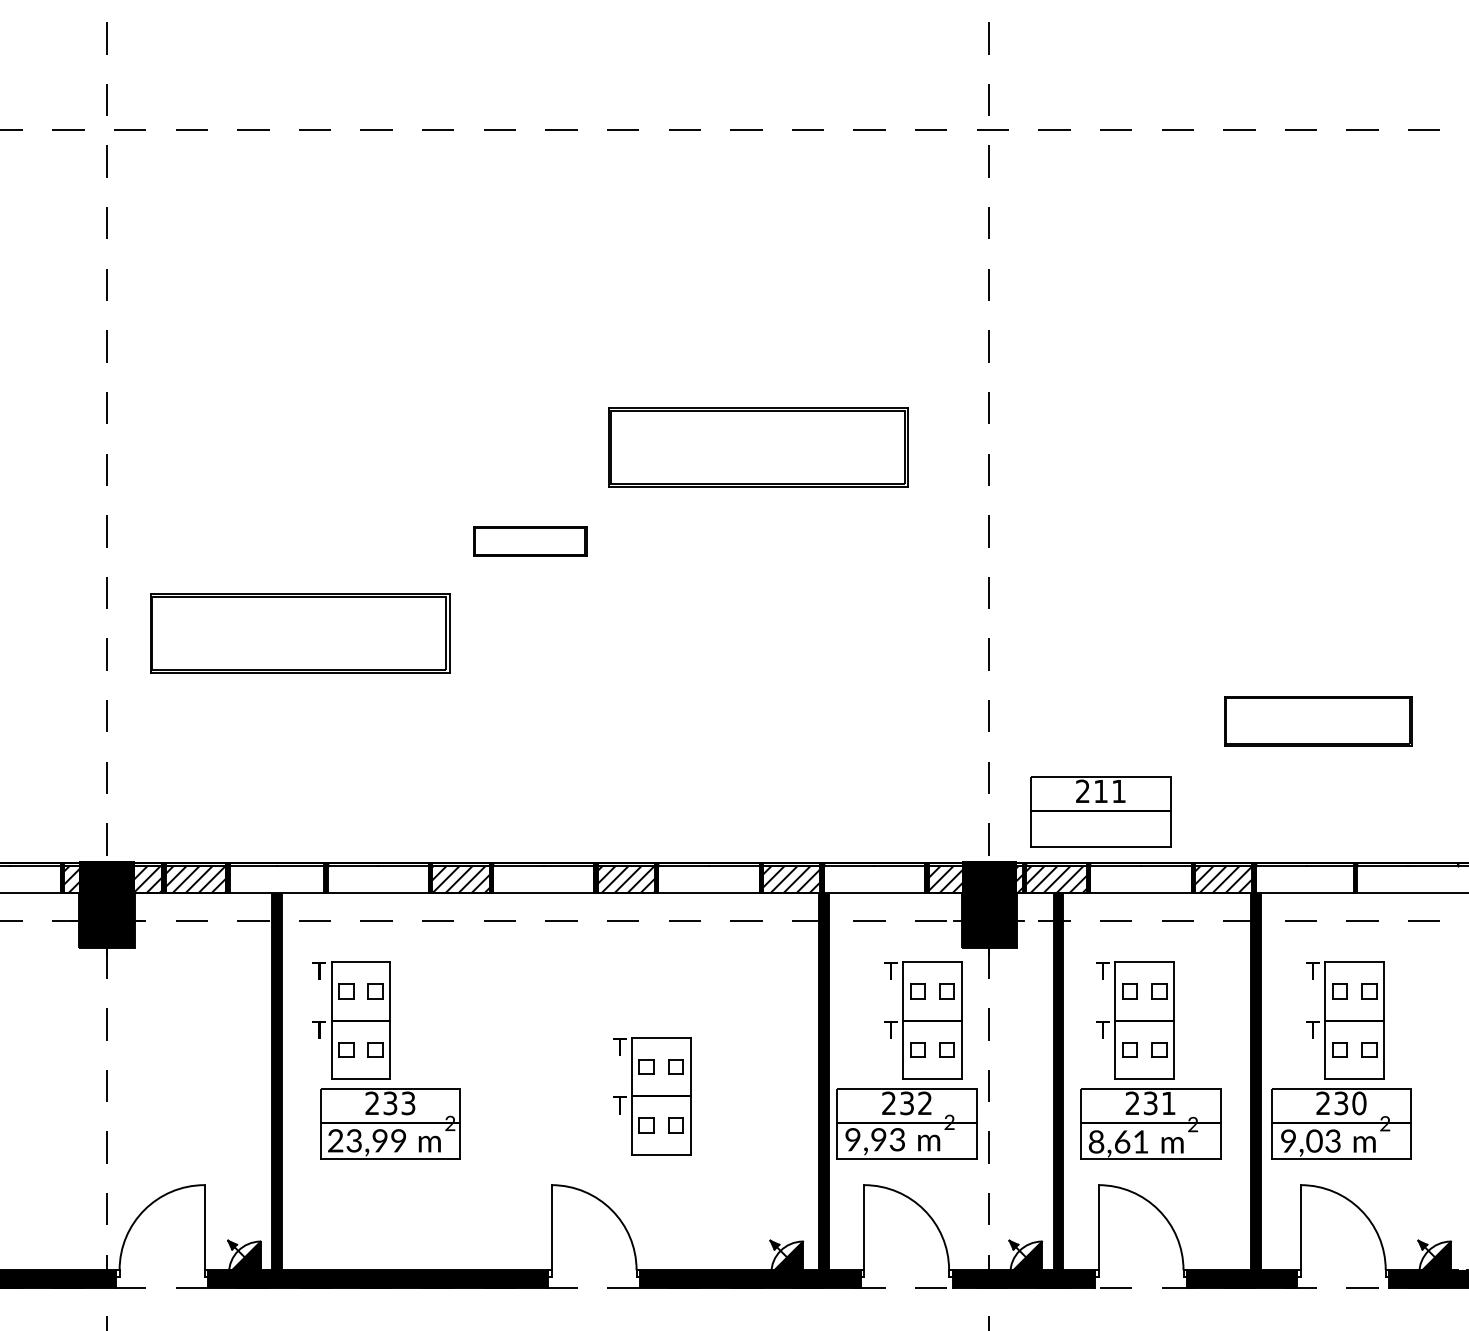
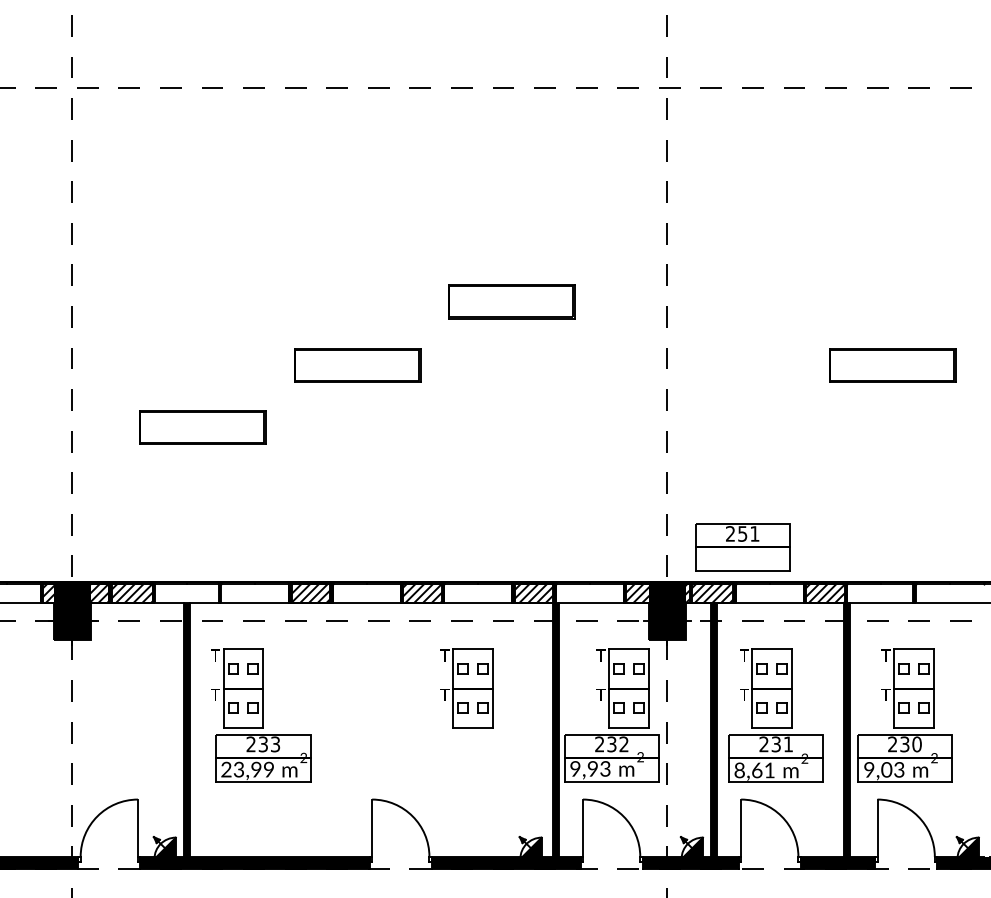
part: (758, 446) -> (511, 301), size x0.62
part: (529, 541) -> (357, 365), size x1.67
part: (300, 633) -> (202, 427), size x0.62
part: (1318, 721) -> (892, 365), moved
text: (1100, 790) -> (742, 533), 211 -> 251
part: (651, 1096) -> (466, 688), moved

